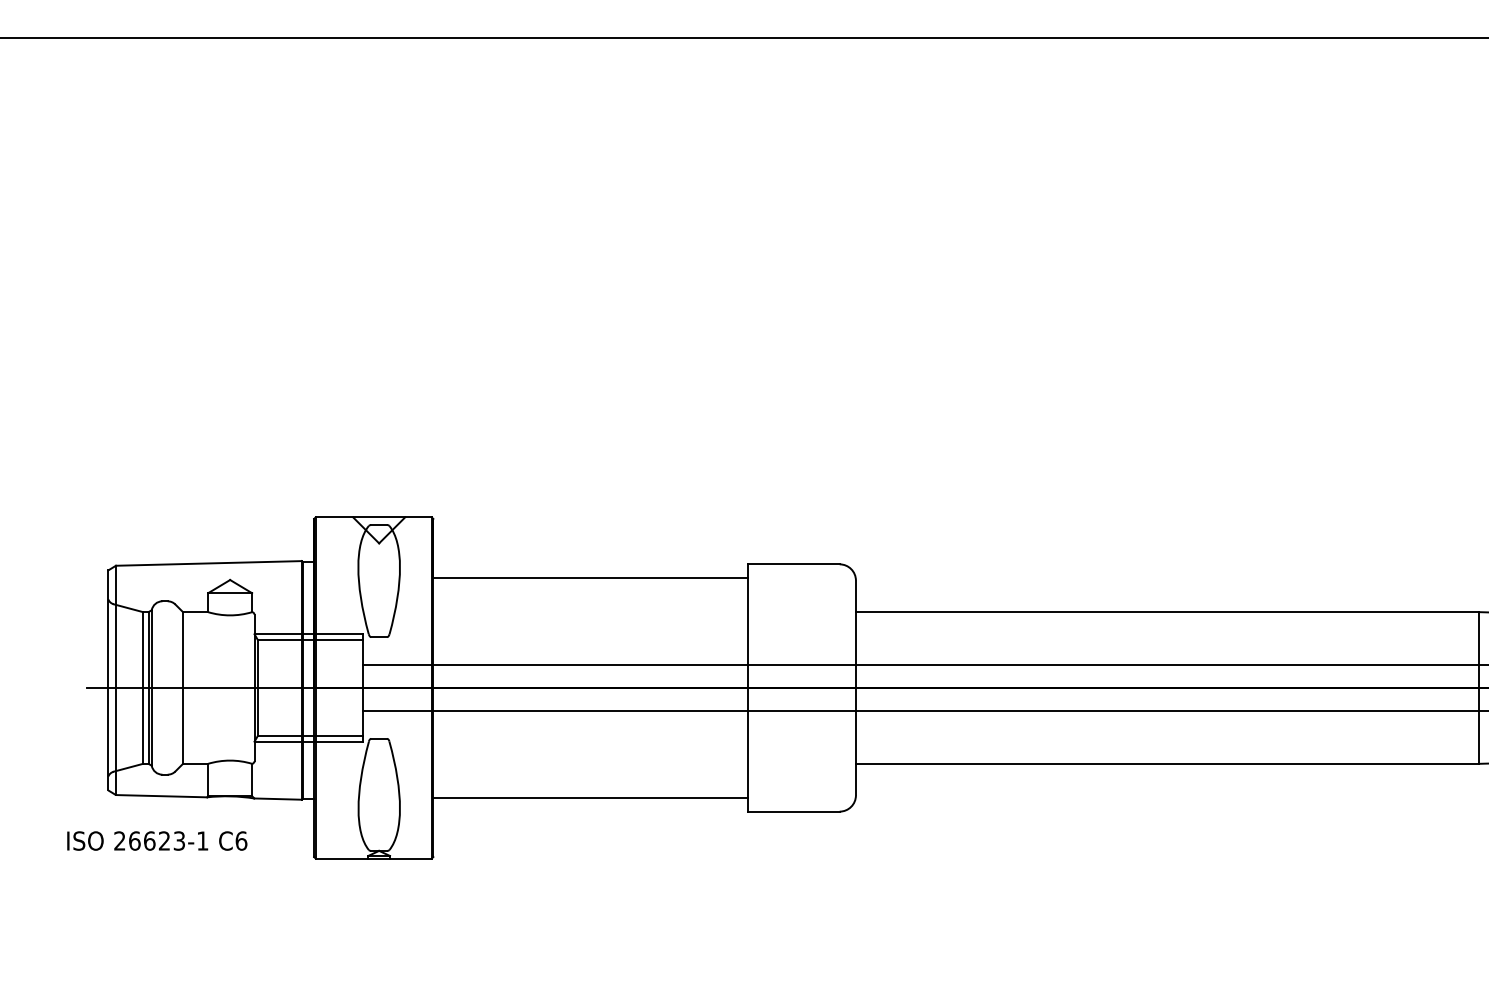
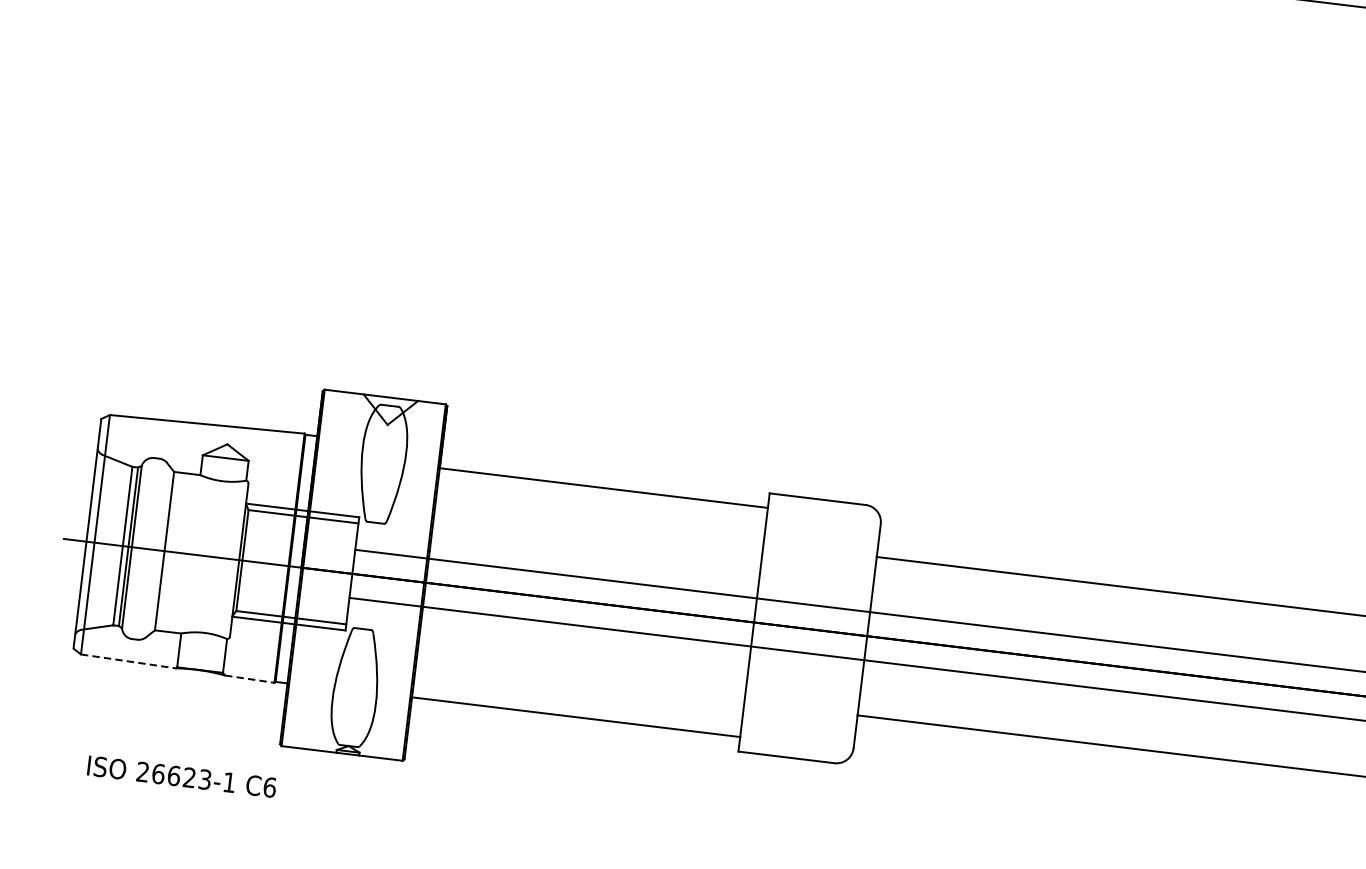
line: (161, 796) -> (128, 661), solid -> dashed
line: (278, 799) -> (250, 679), solid -> dashed
text: (157, 840) -> (182, 776), moved

